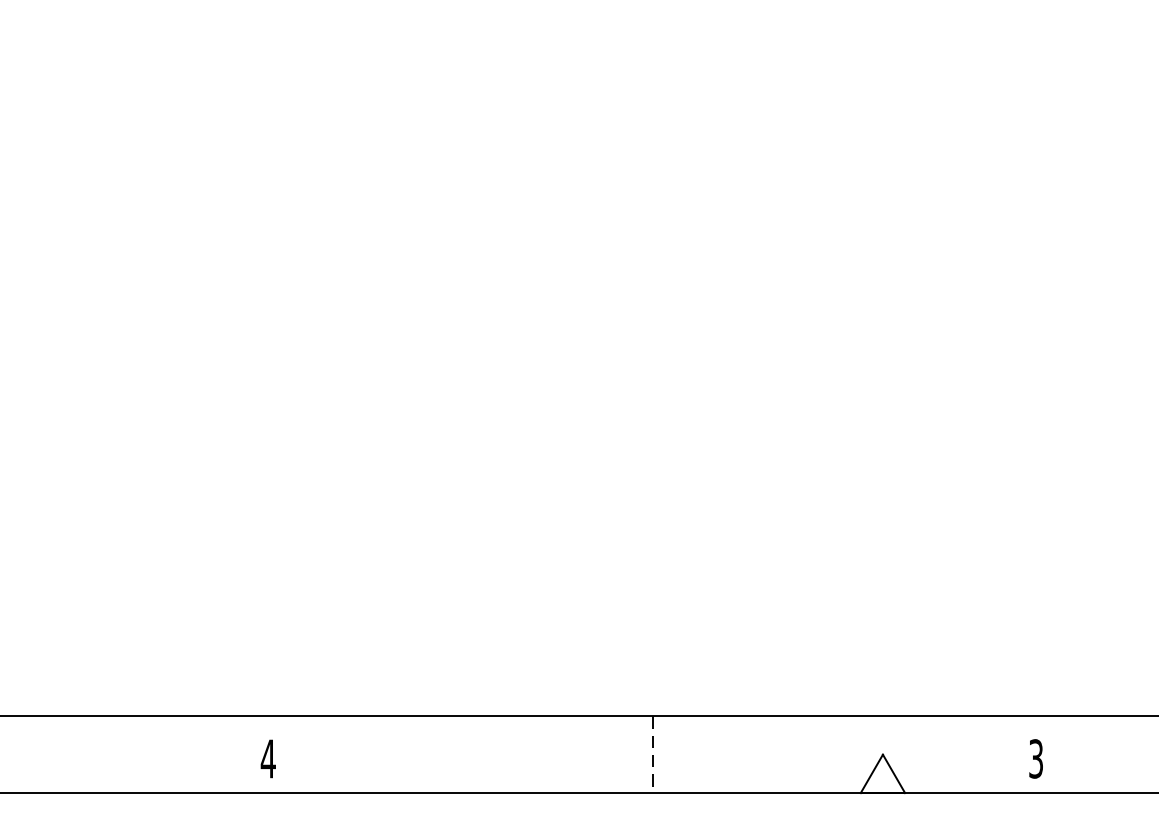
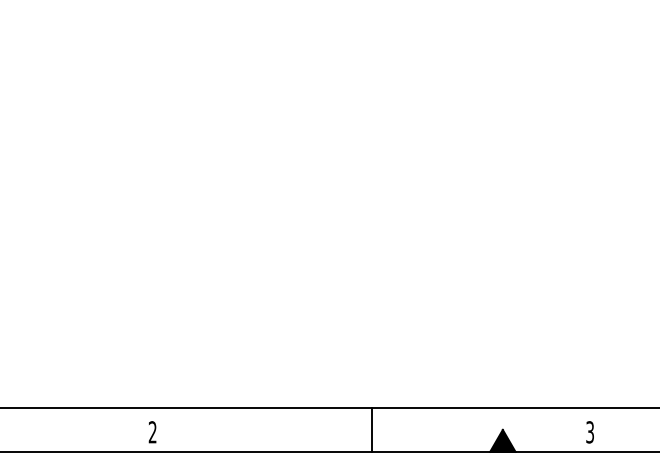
line: (652, 753) -> (371, 429), dashed -> solid
text: (267, 759) -> (152, 432), 4 -> 2
fill: (882, 773) -> (502, 440), added

